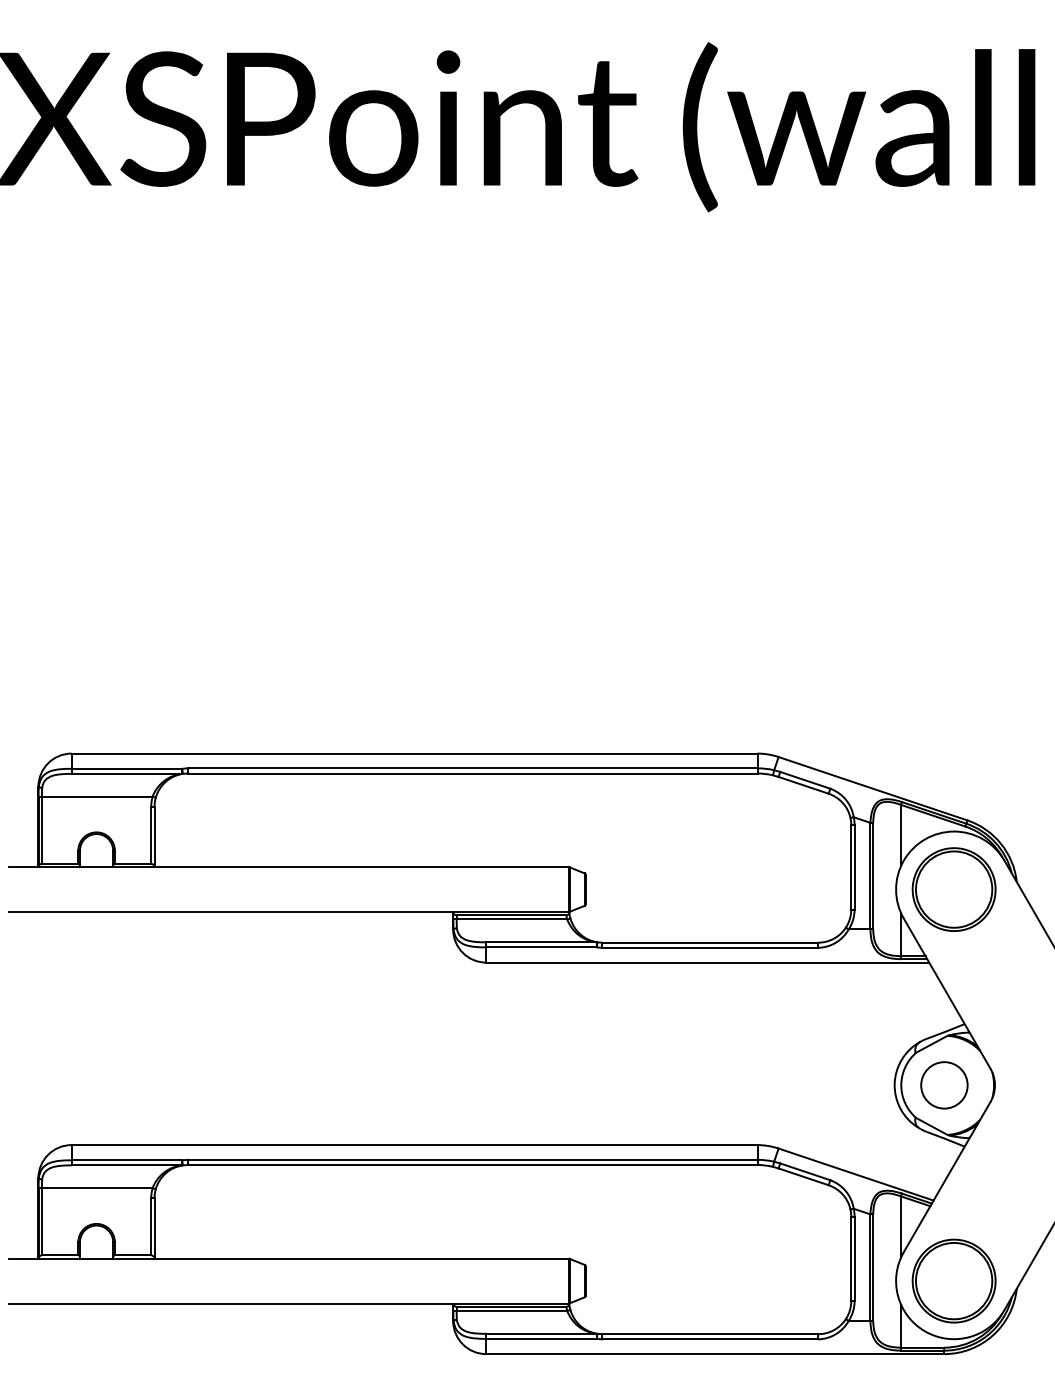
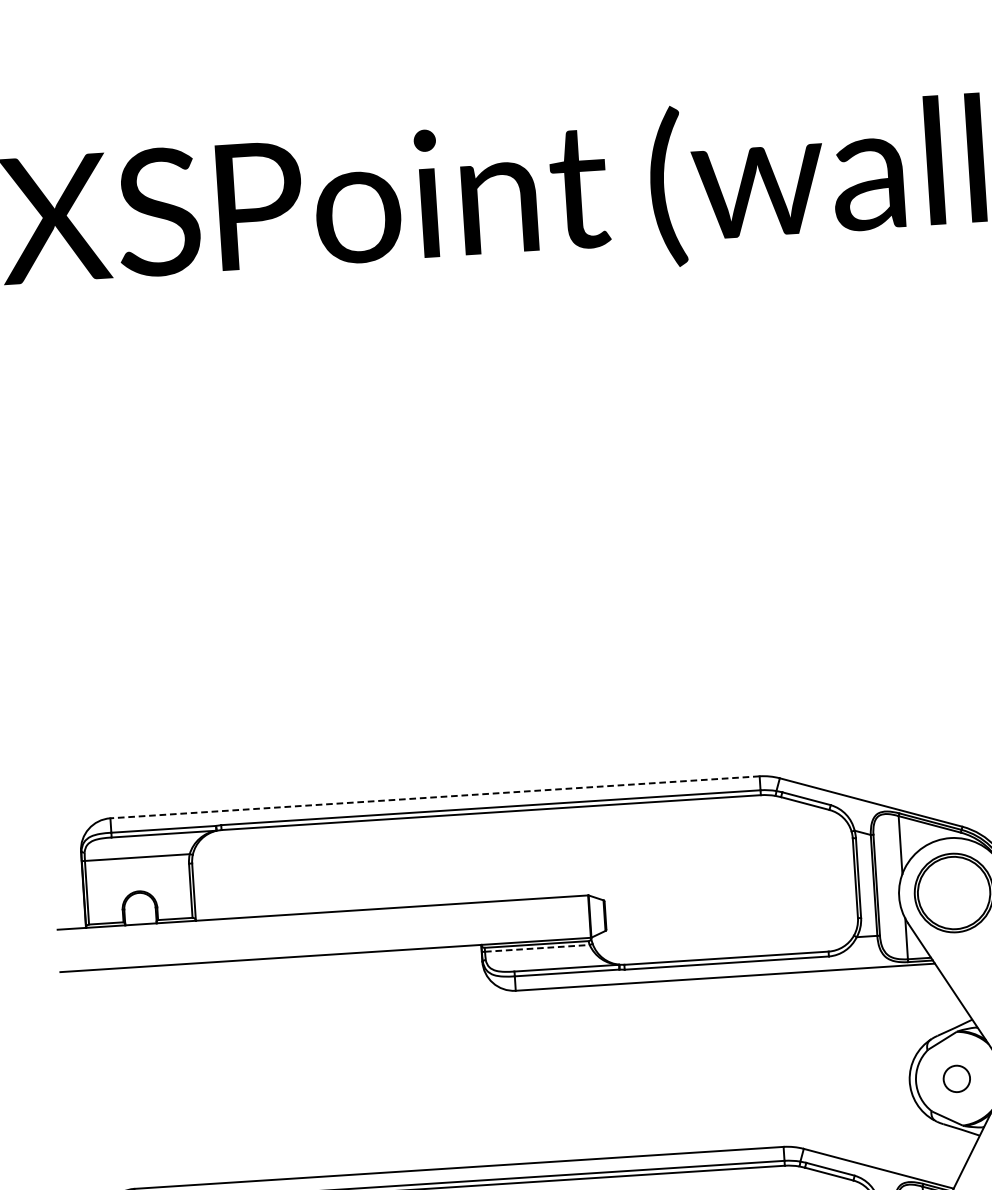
line: (414, 753) -> (434, 797), solid -> dashed
line: (512, 919) -> (537, 948), solid -> dashed
circle: (944, 1085) -> (956, 1079), size x0.6

